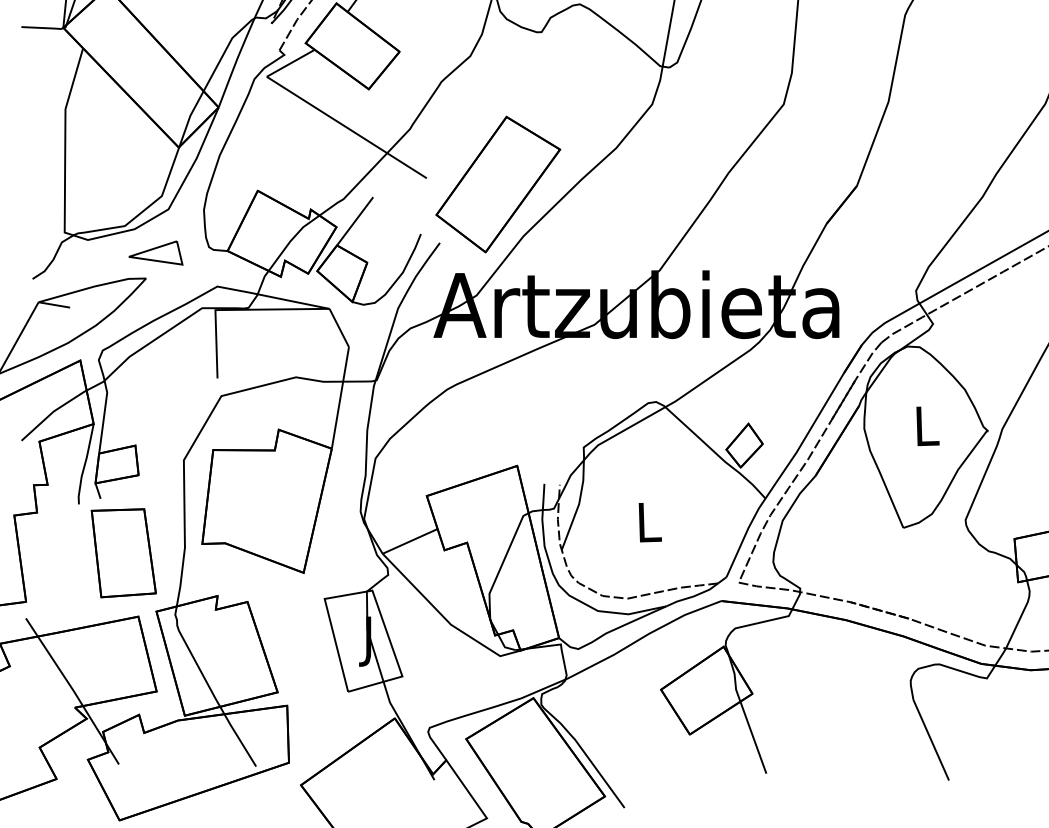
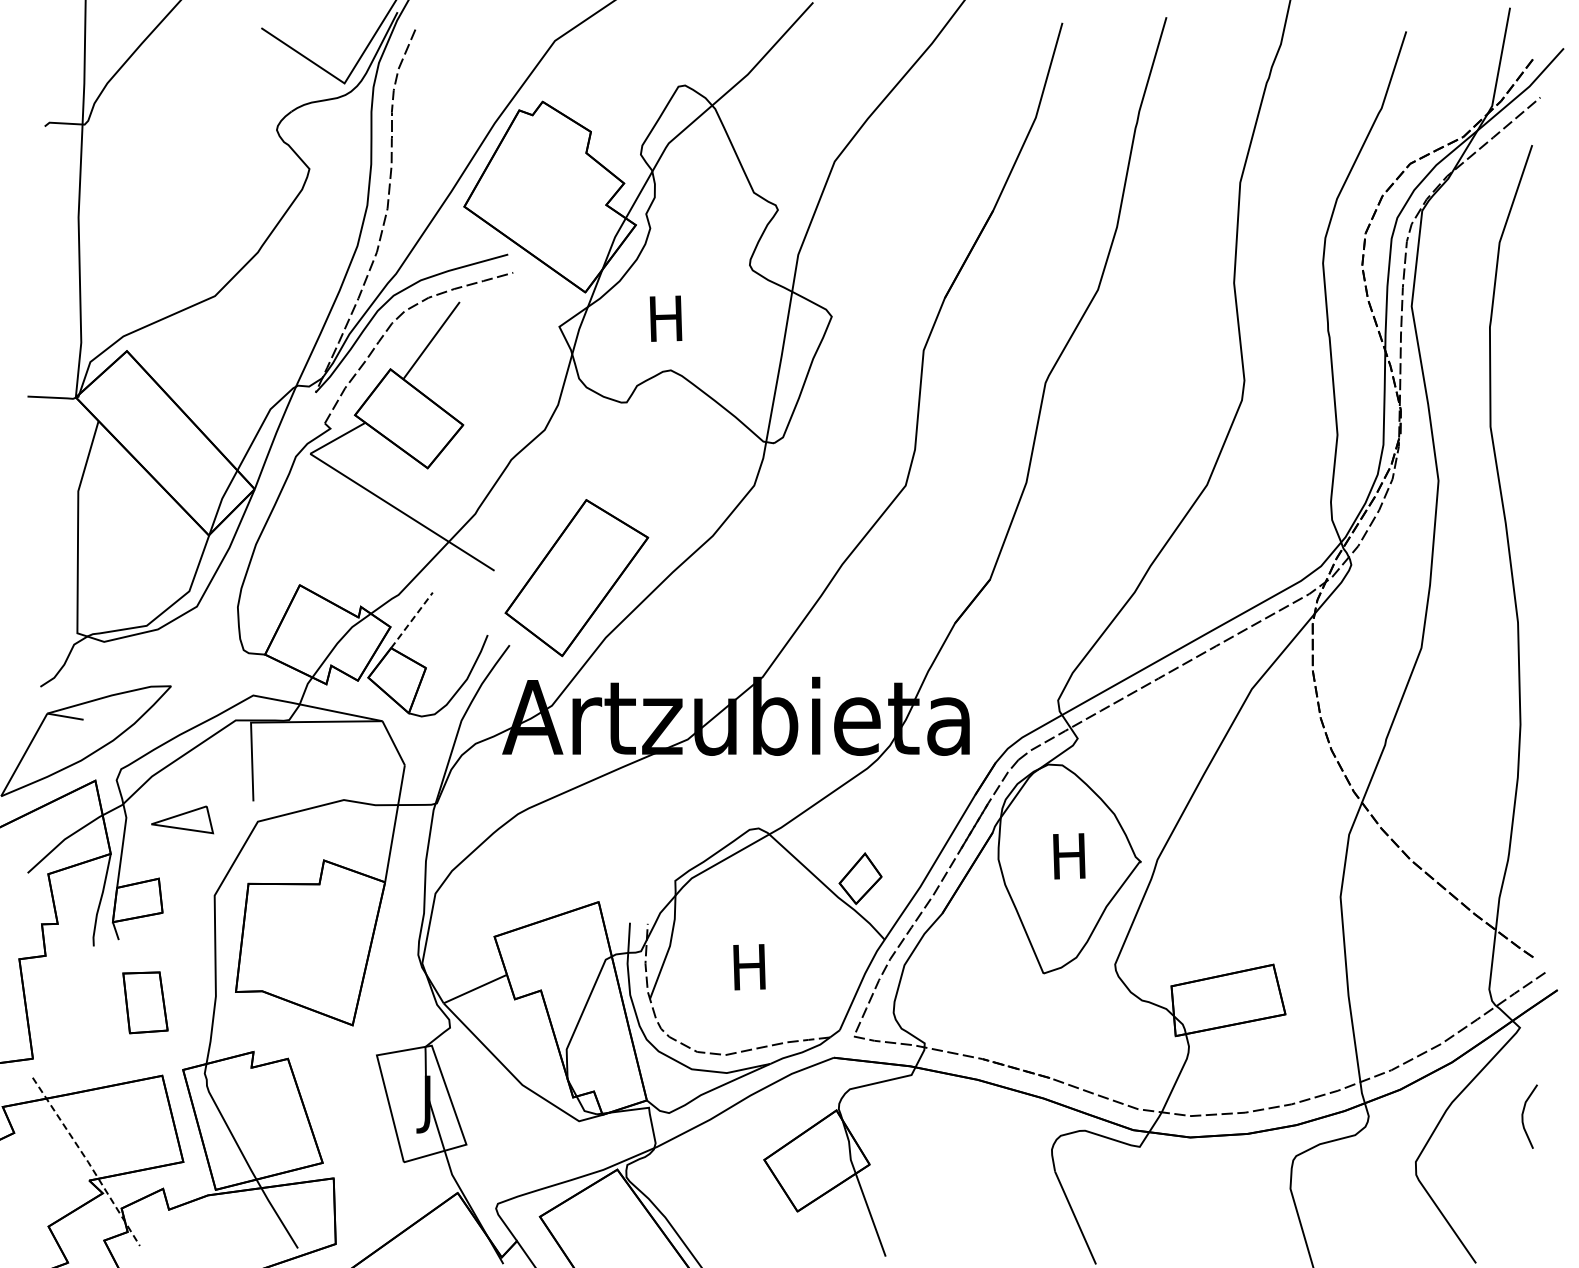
line: (354, 221) -> (411, 620), solid -> dashed
part: (155, 252) -> (182, 819), moved
text: (925, 426) -> (1069, 856), L -> H
text: (648, 522) -> (749, 967), L -> H
part: (123, 553) -> (145, 1002), size x0.6
line: (74, 691) -> (88, 1162), solid -> dashed

